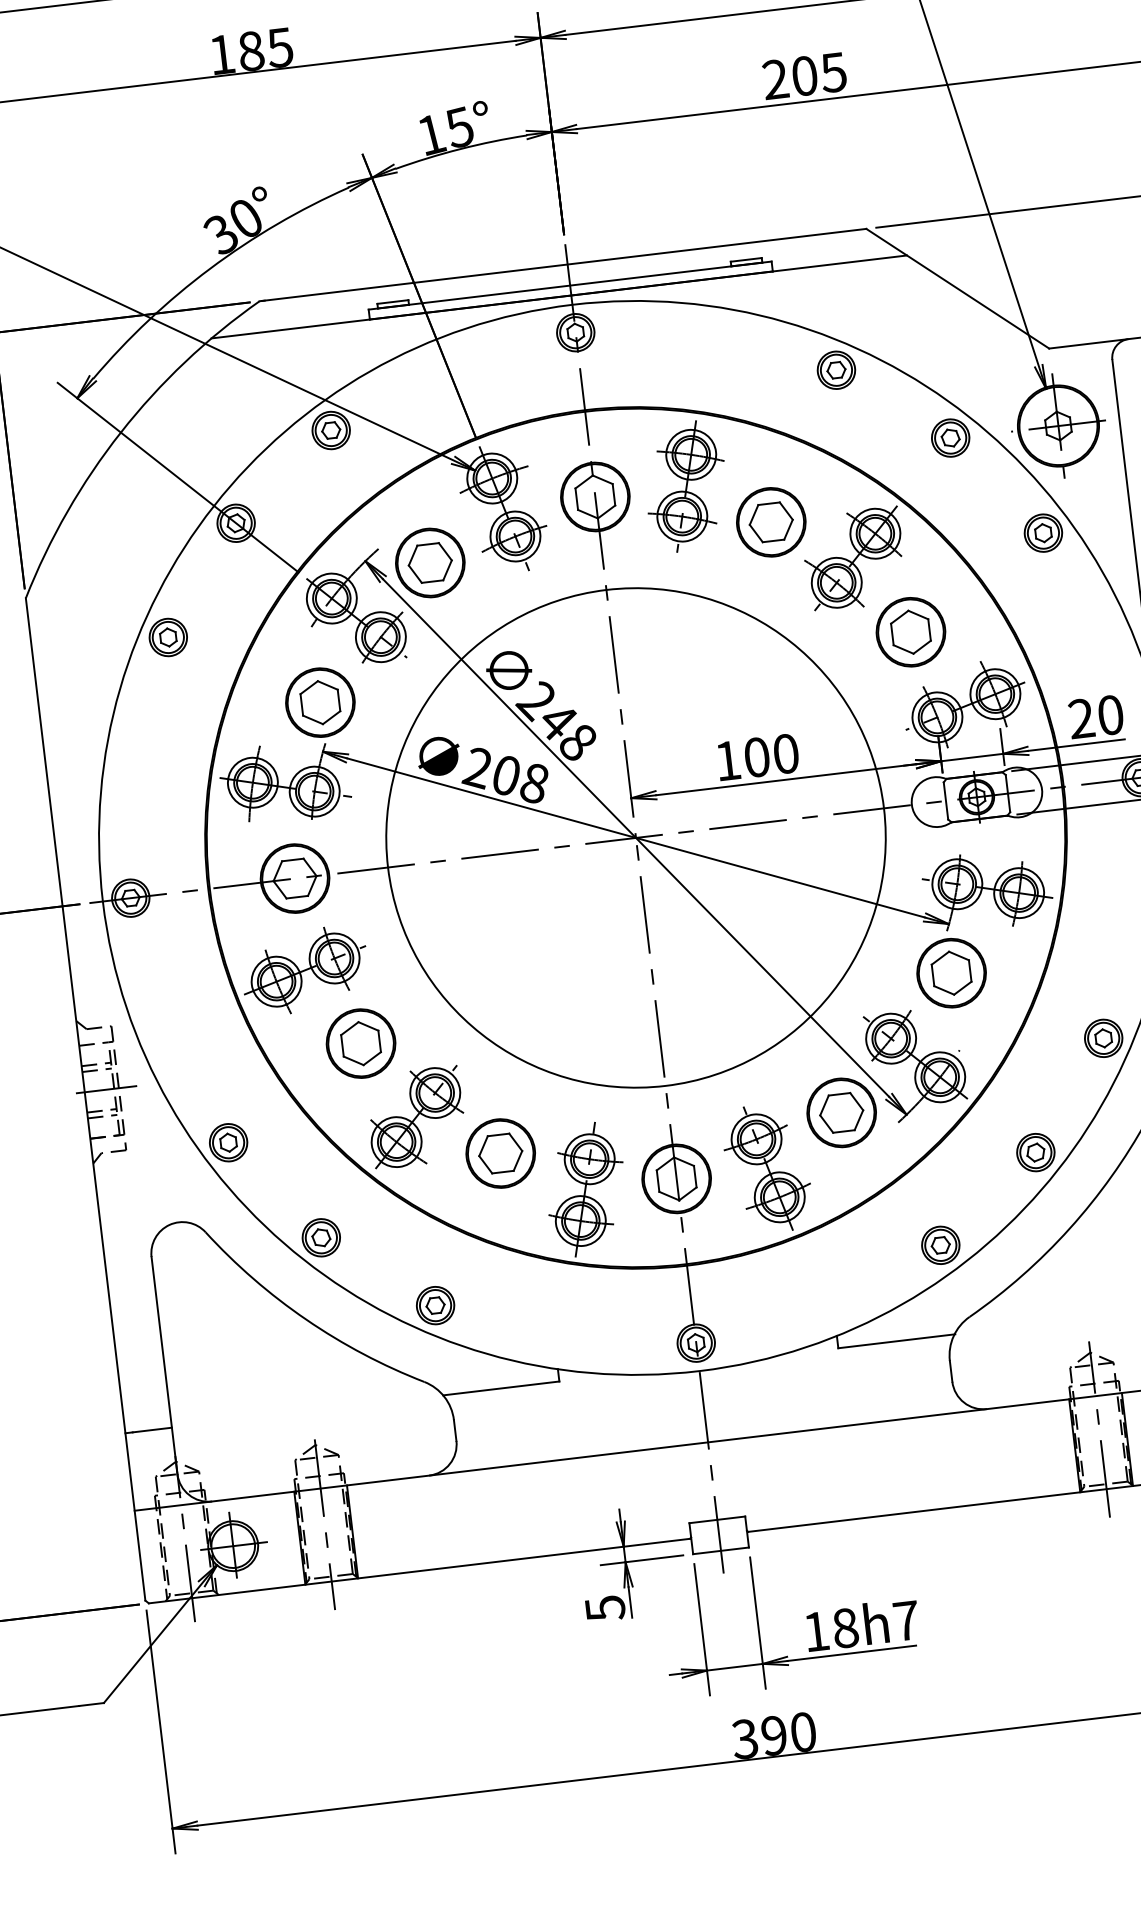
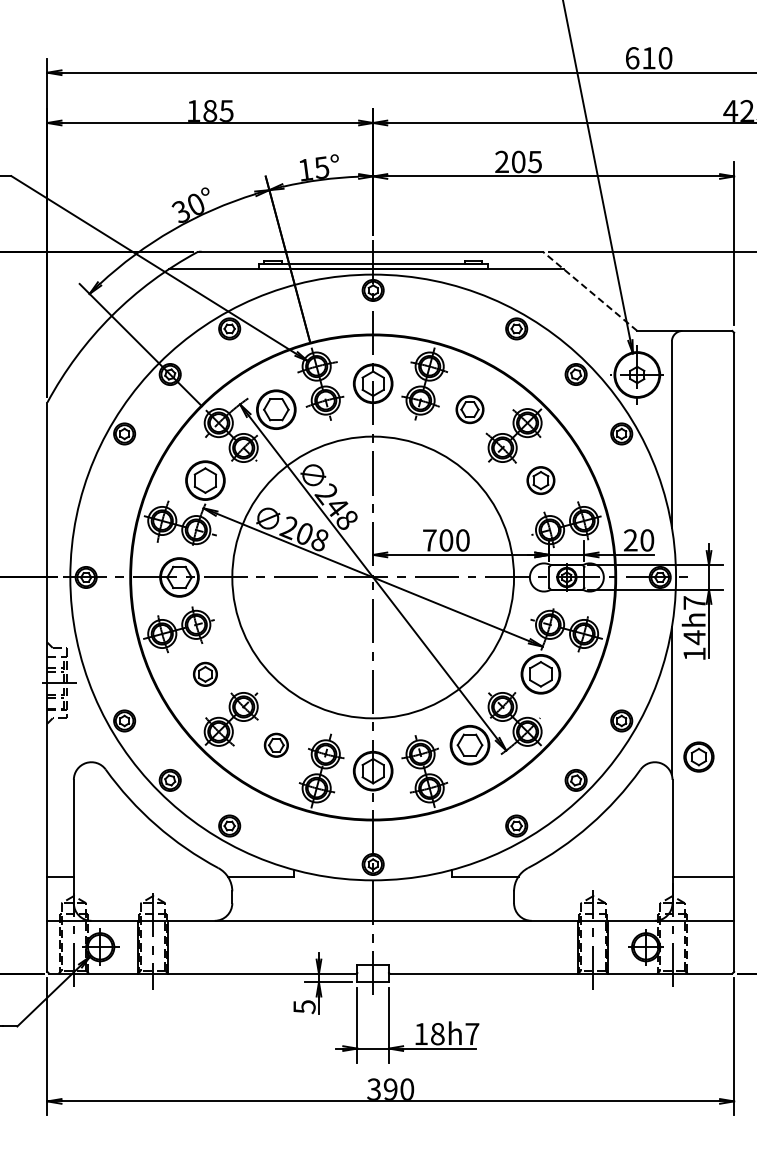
line: (958, 288) -> (590, 291), solid -> dashed
part: (770, 522) -> (469, 409), size x0.7
part: (910, 632) -> (540, 480), size x0.7
text: (727, 761) -> (429, 540), 100 -> 700
part: (361, 1043) -> (205, 674), size x0.6
part: (501, 1154) -> (276, 745), size x0.6

